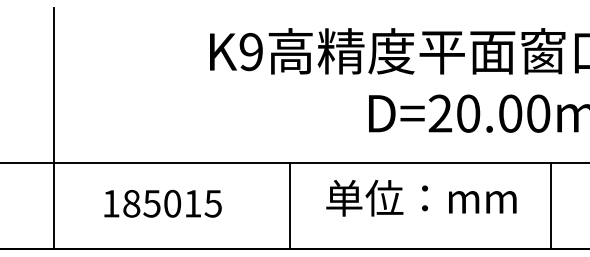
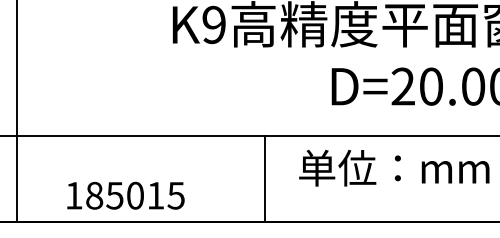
text: (421, 198) -> (394, 168), moved
text: (162, 203) -> (125, 195), moved
line: (290, 205) -> (265, 178), moved

